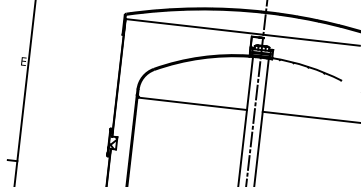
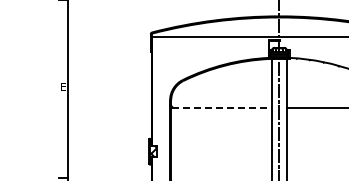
line: (193, 103) -> (222, 107), solid -> dashed

